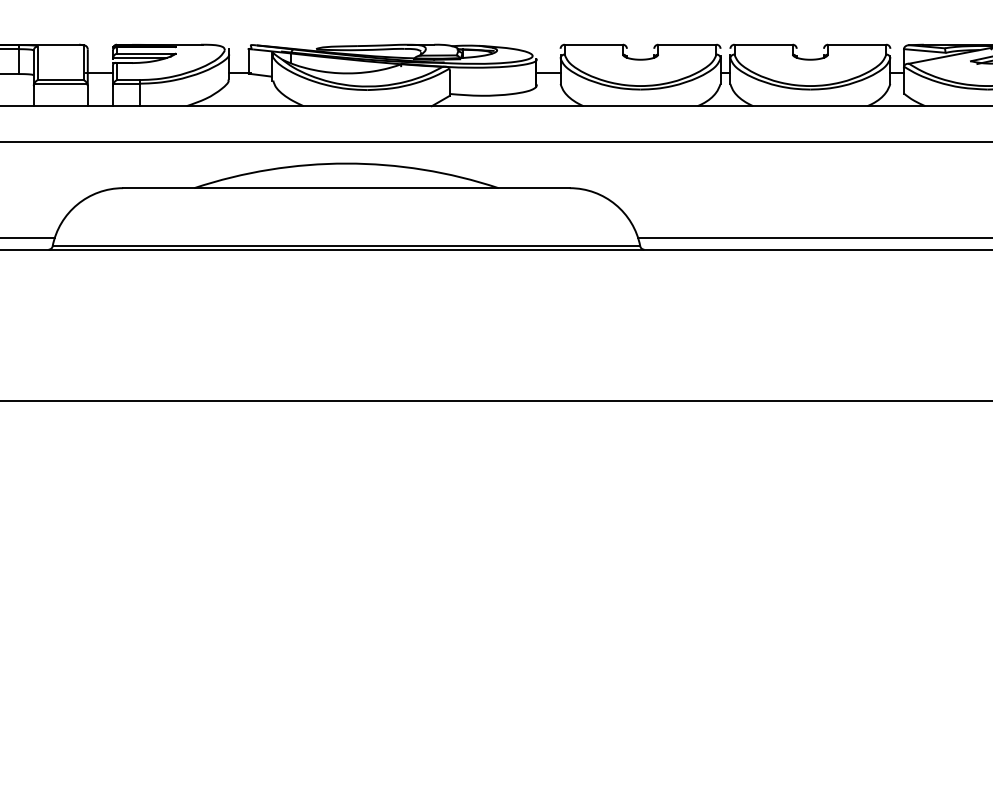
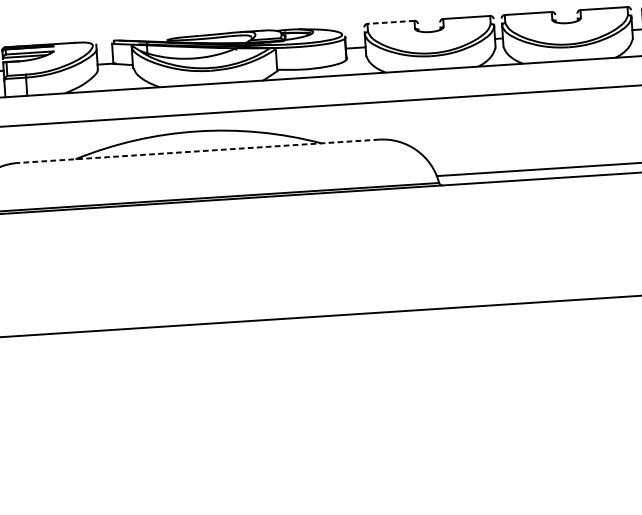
line: (593, 44) -> (390, 22), solid -> dashed
line: (345, 188) -> (197, 151), solid -> dashed

